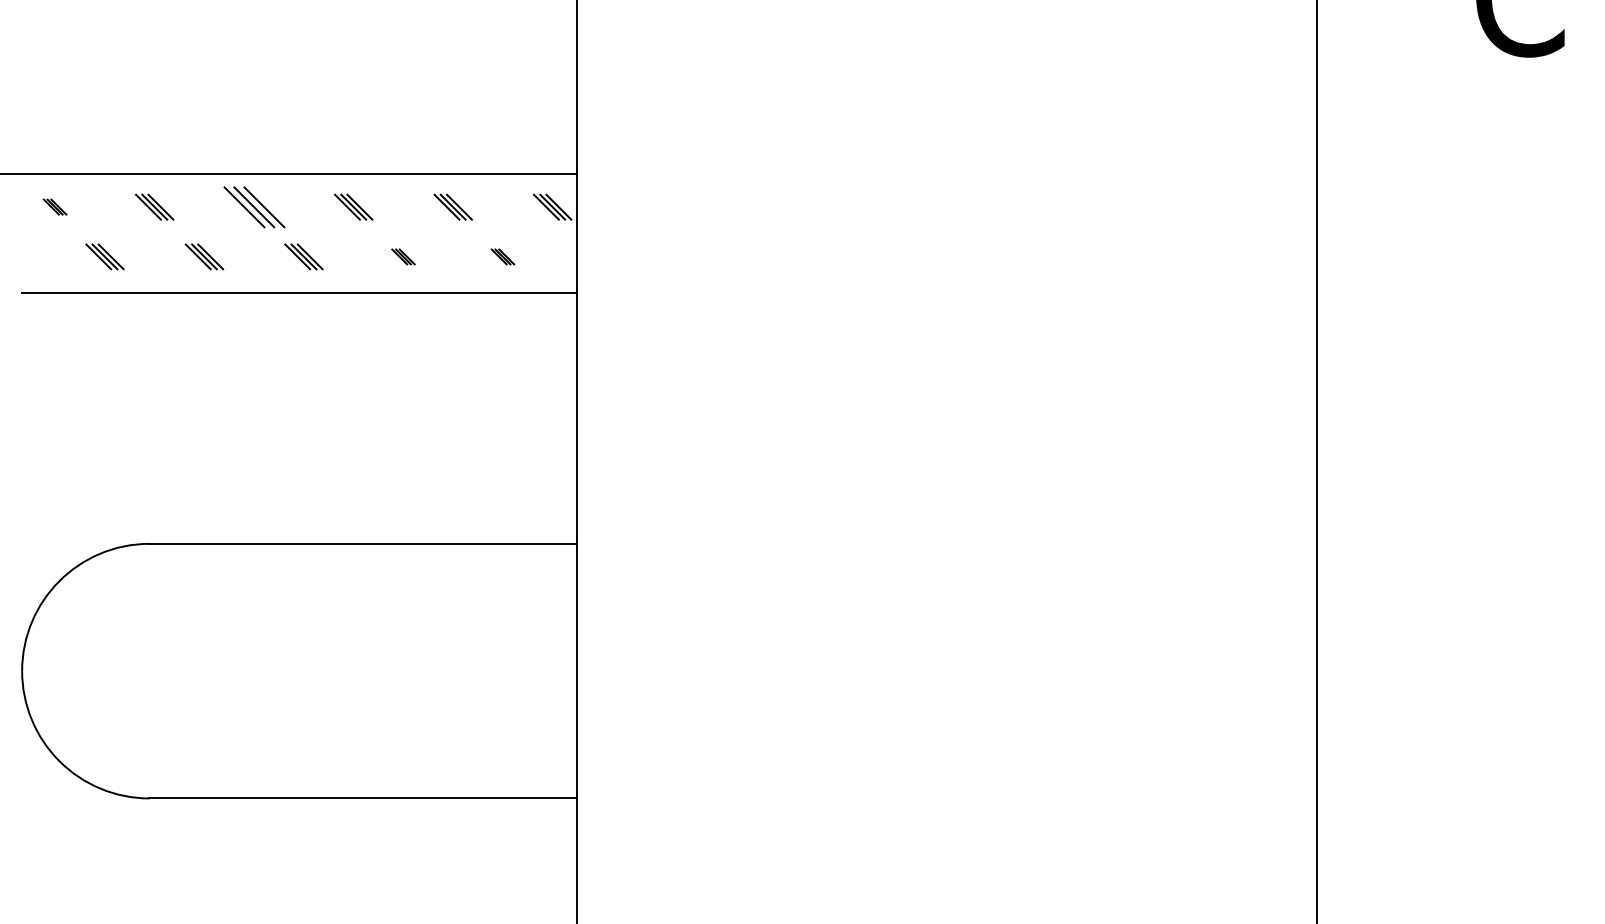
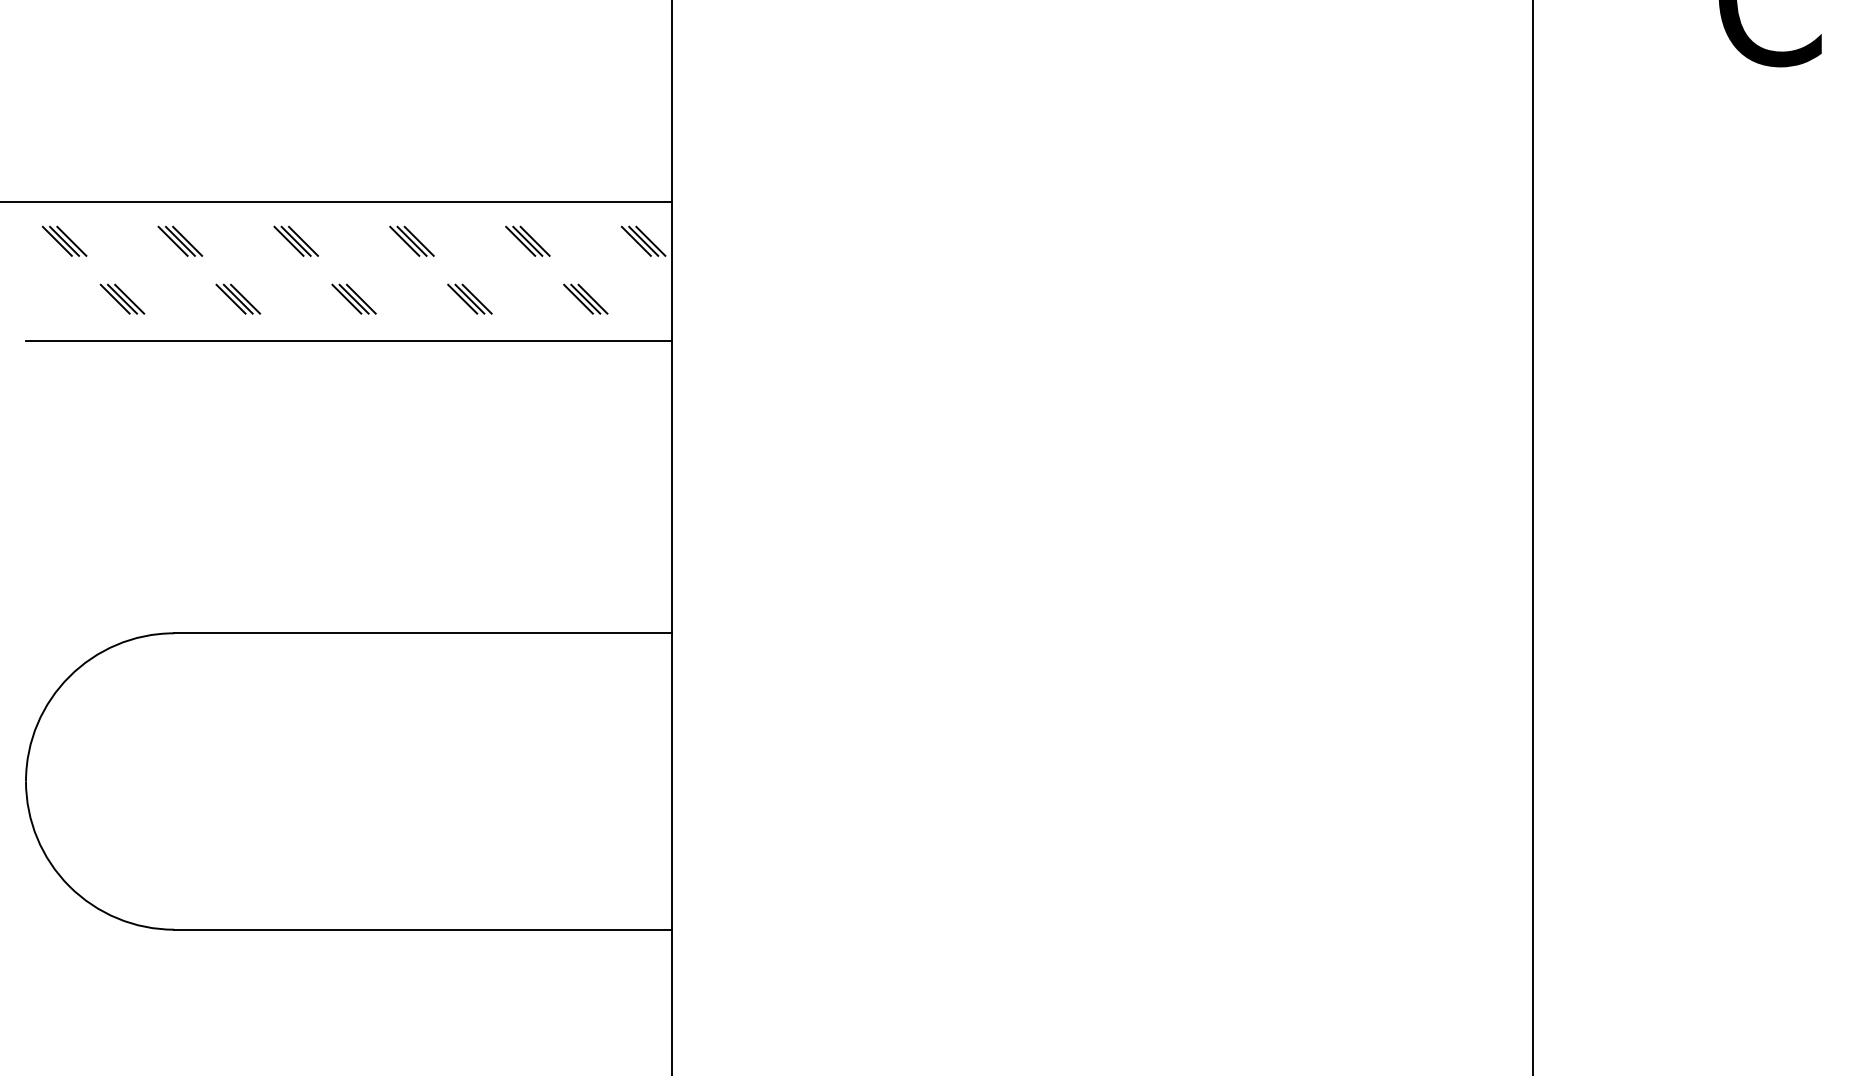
part: (54, 206) -> (63, 240), size x1.67
part: (253, 206) -> (295, 240), size x0.62
part: (403, 256) -> (469, 298), size x1.67
part: (502, 256) -> (585, 298), size x1.67

